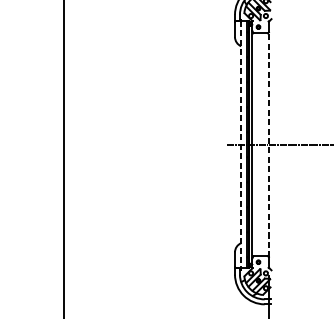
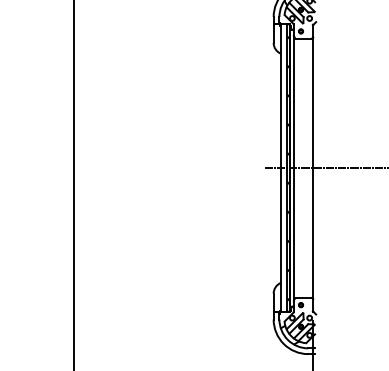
line: (240, 144) -> (280, 168), dashed -> solid
line: (269, 144) -> (313, 167), dashed -> solid

